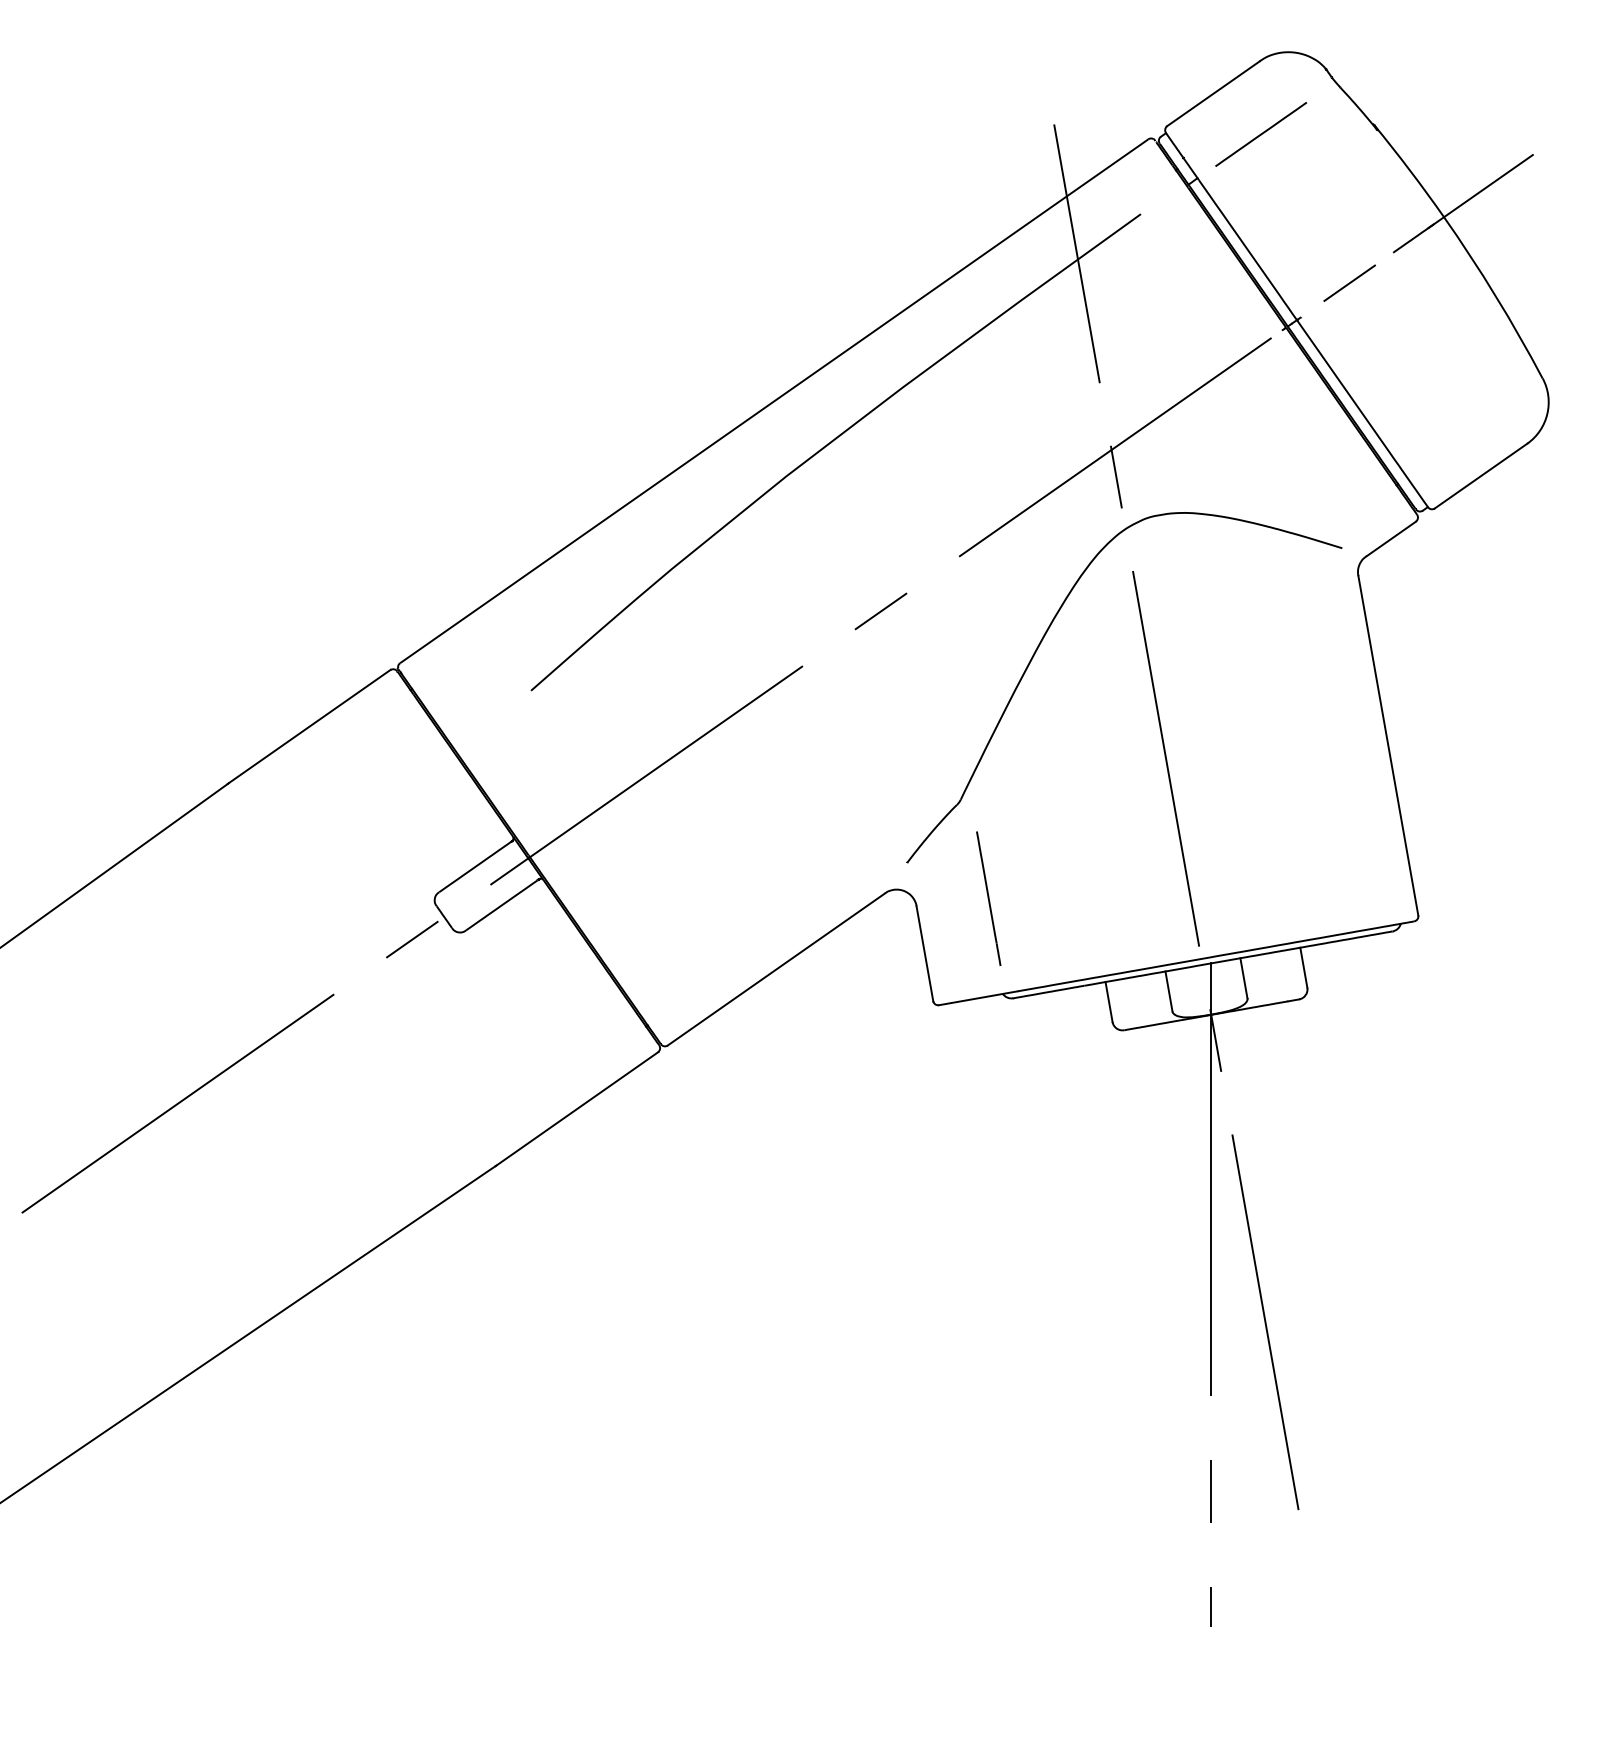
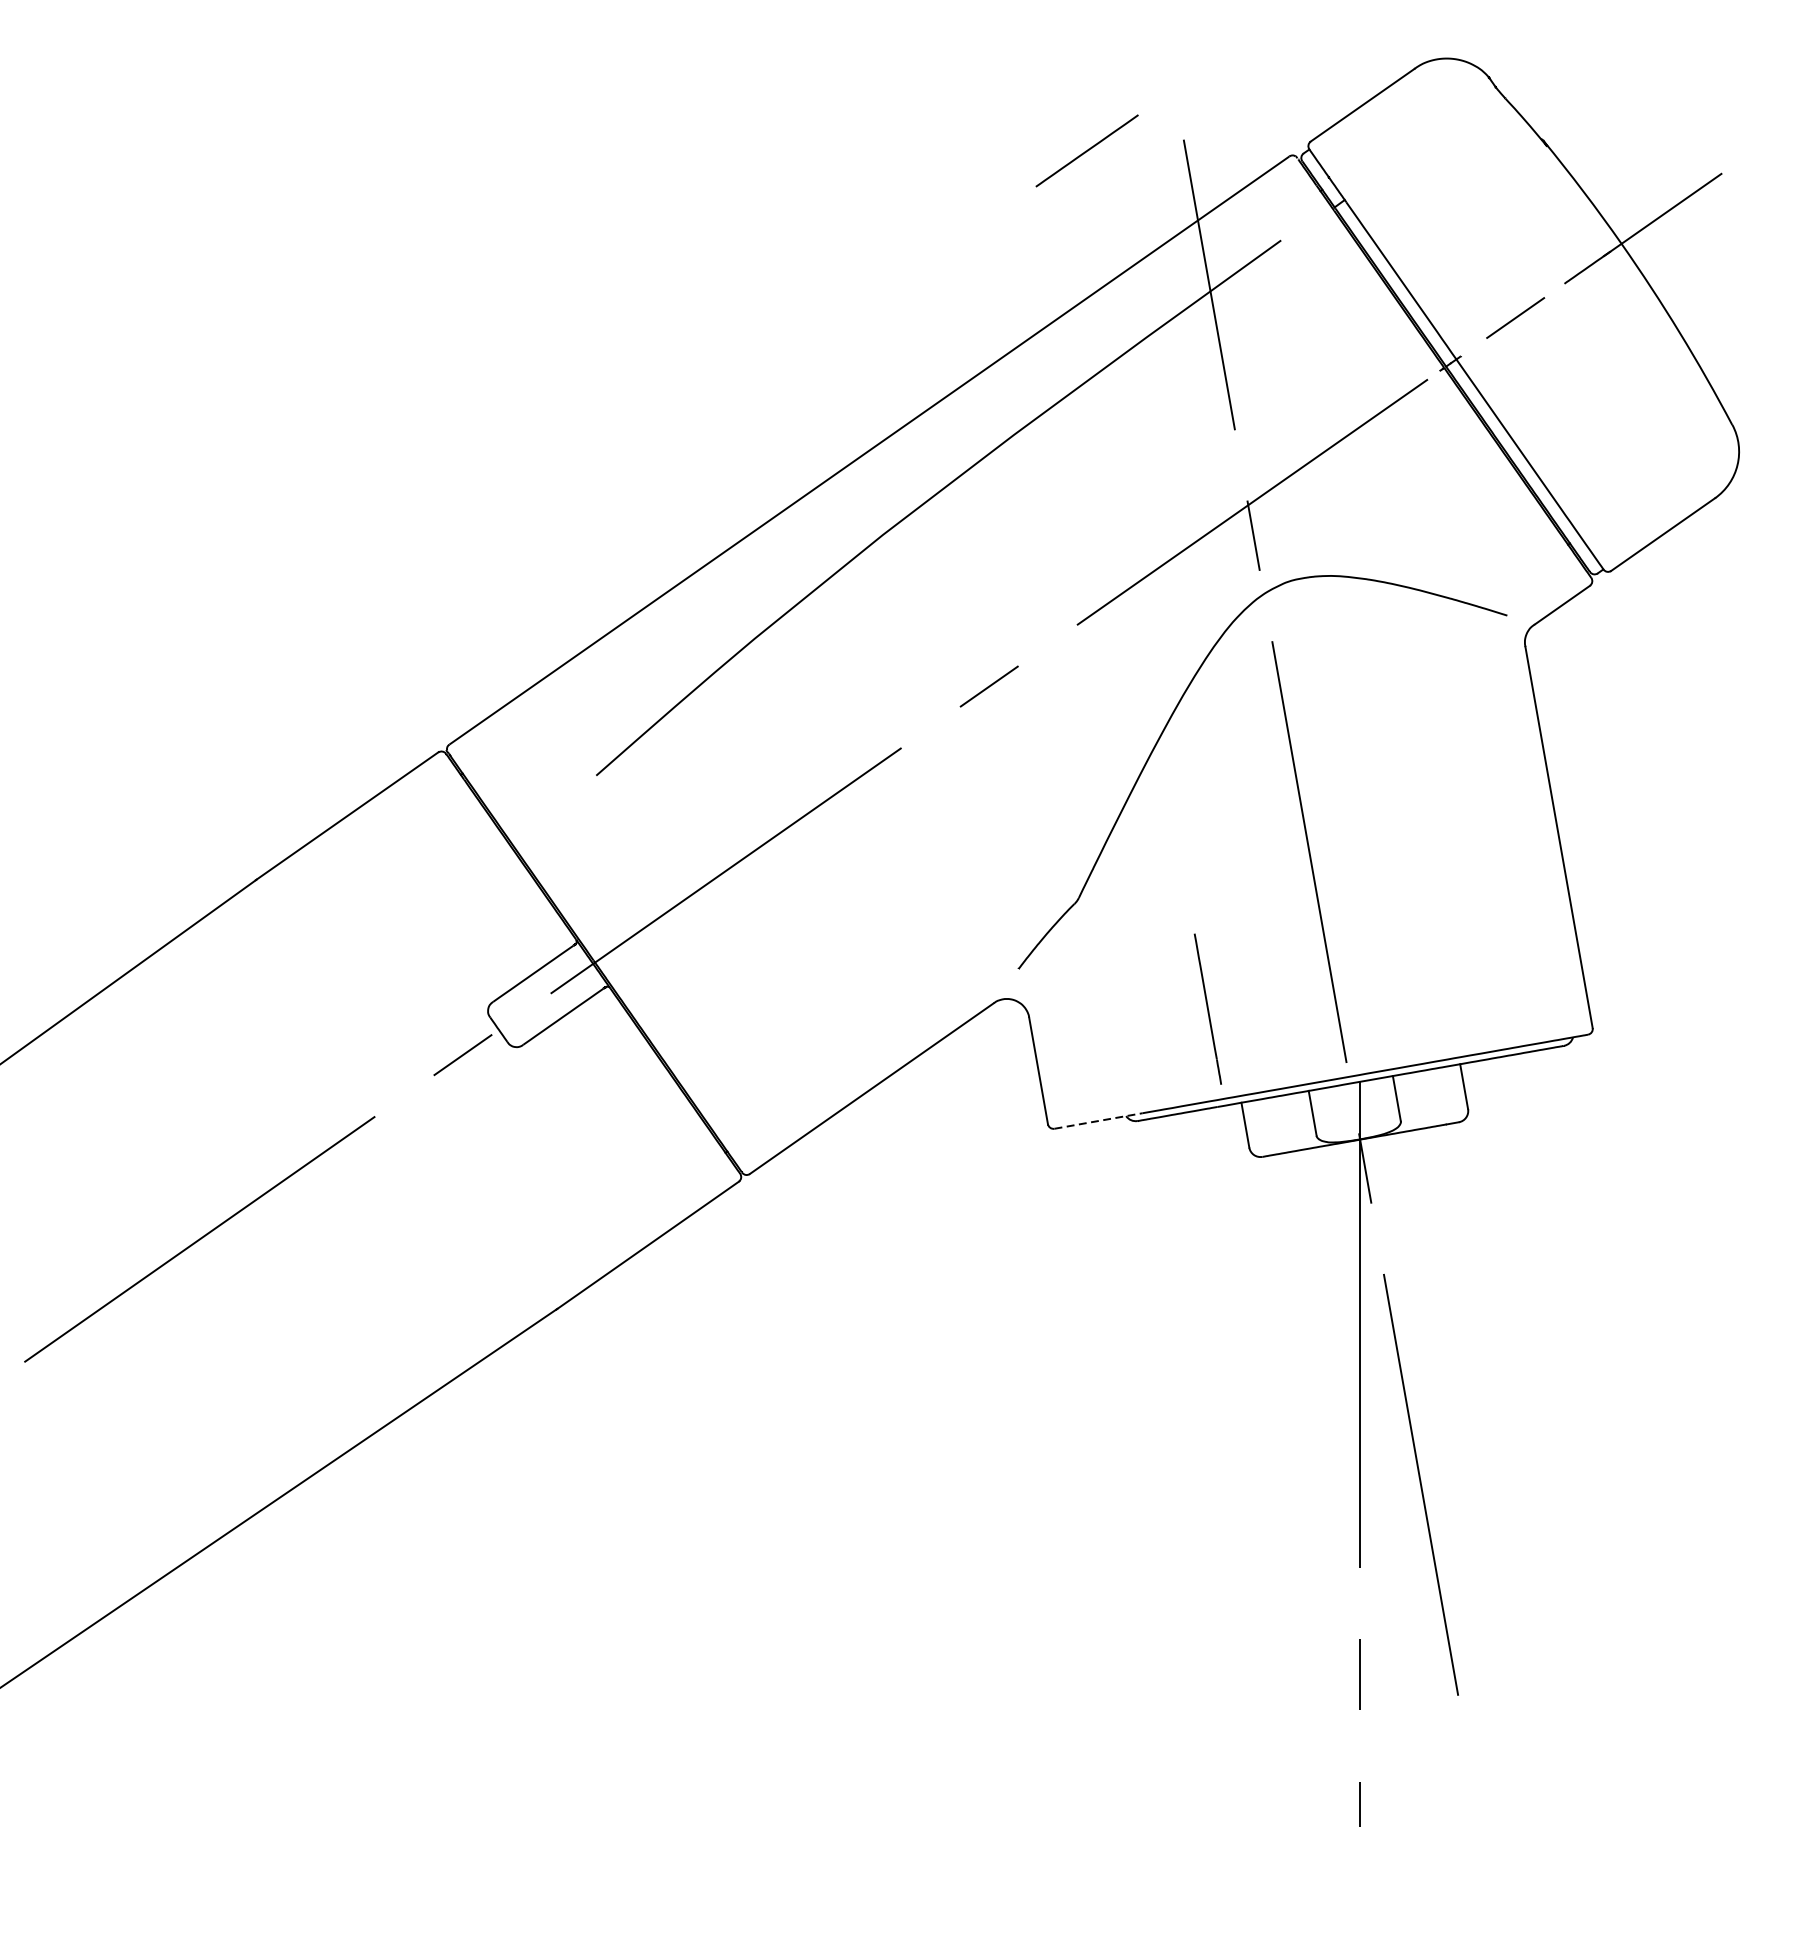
line: (1261, 134) -> (1087, 150), moved
line: (988, 898) -> (1207, 1008), moved
line: (978, 998) -> (1098, 1121), solid -> dashed

